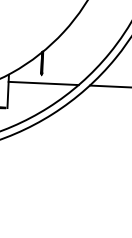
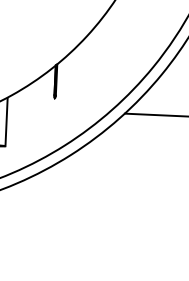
line: (43, 83) -> (57, 110), removed

